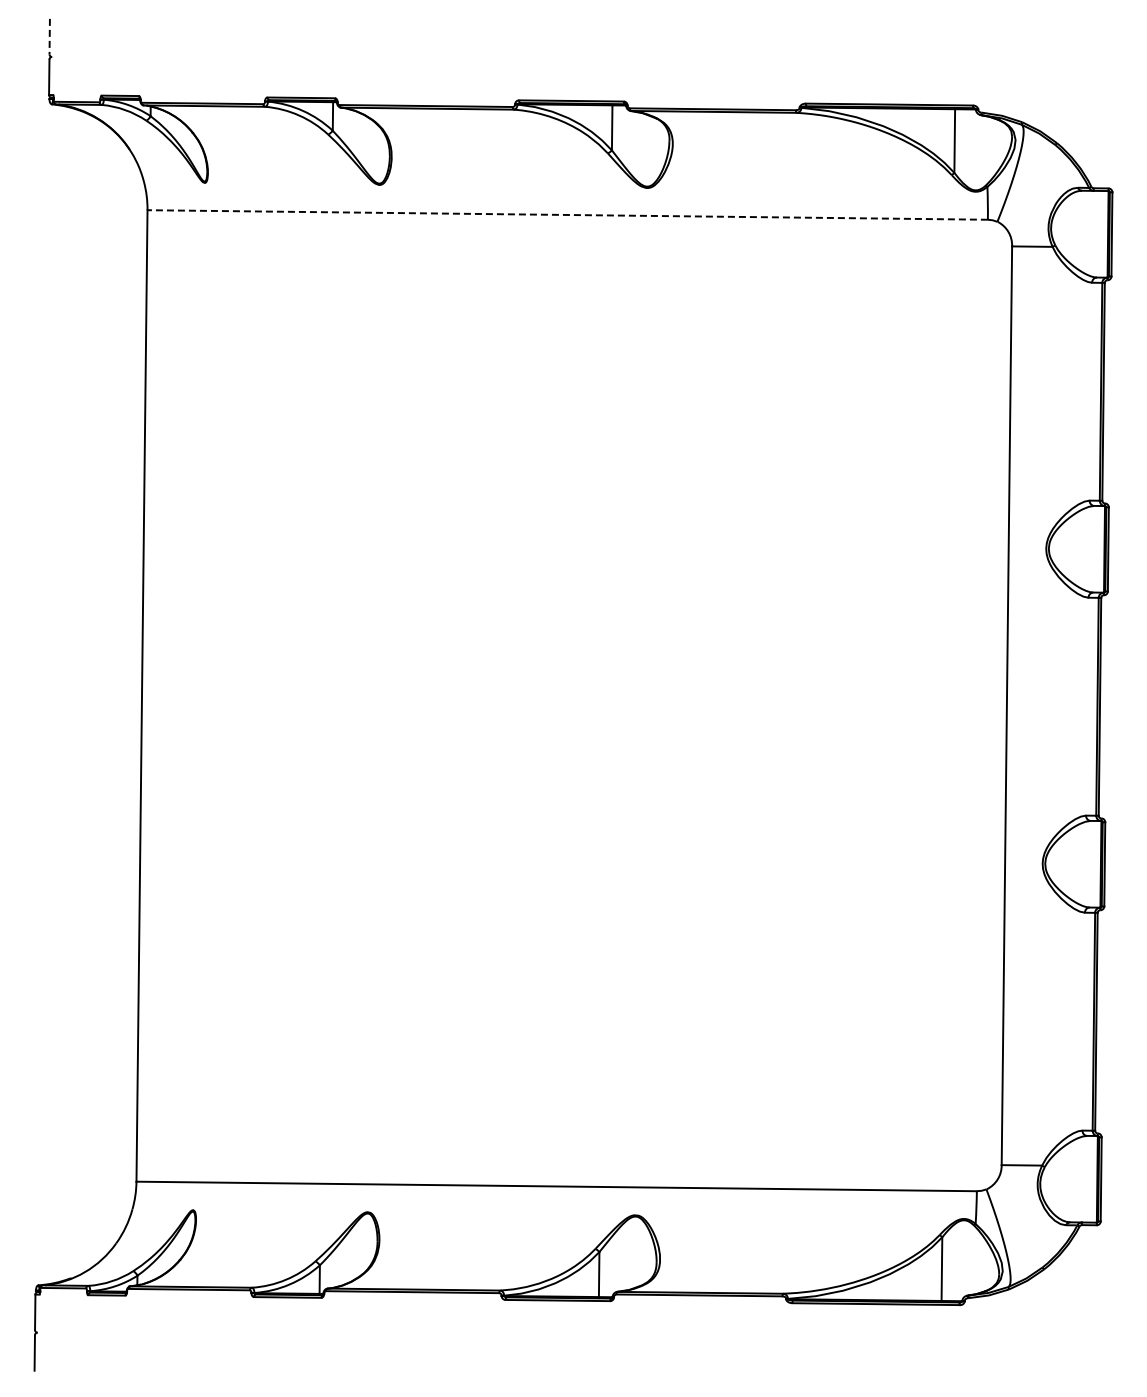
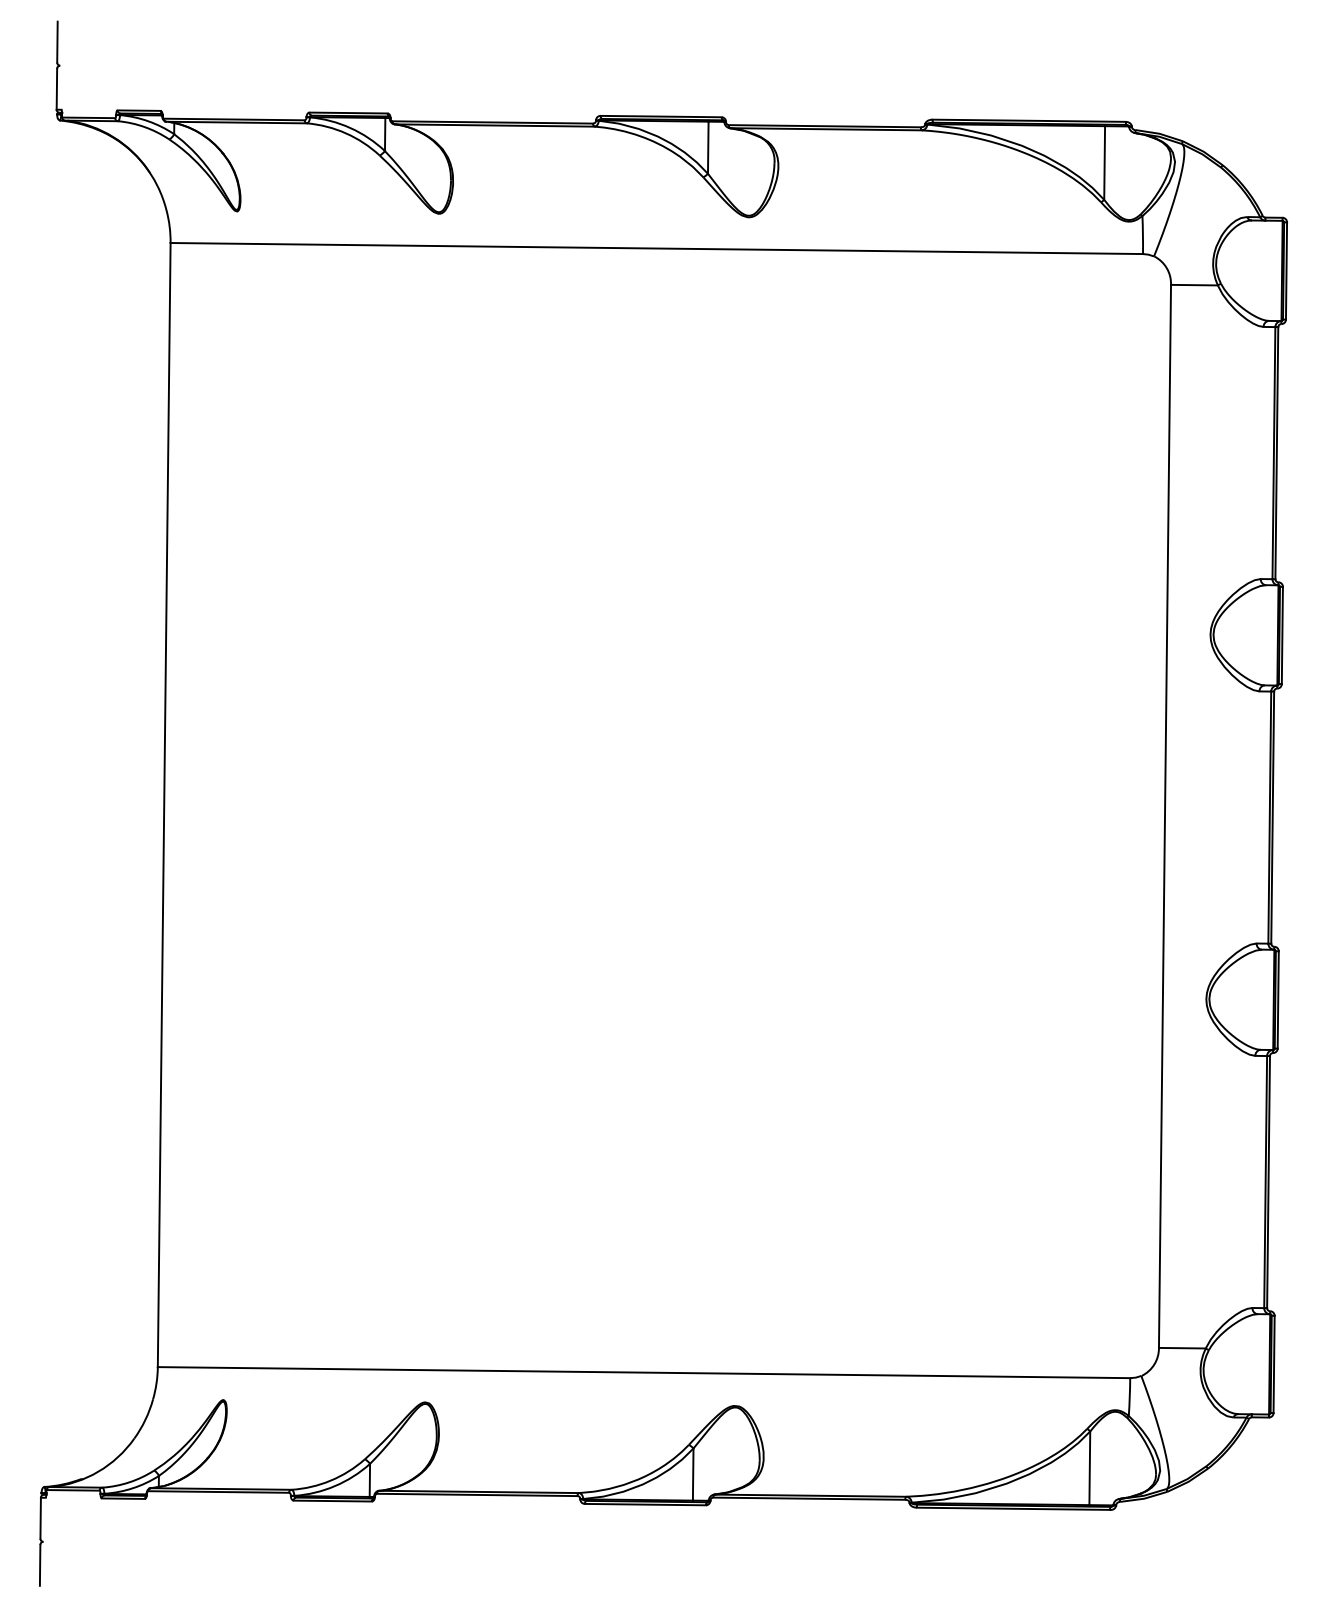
line: (49, 36) -> (57, 41), dashed -> solid
line: (567, 214) -> (656, 247), dashed -> solid

